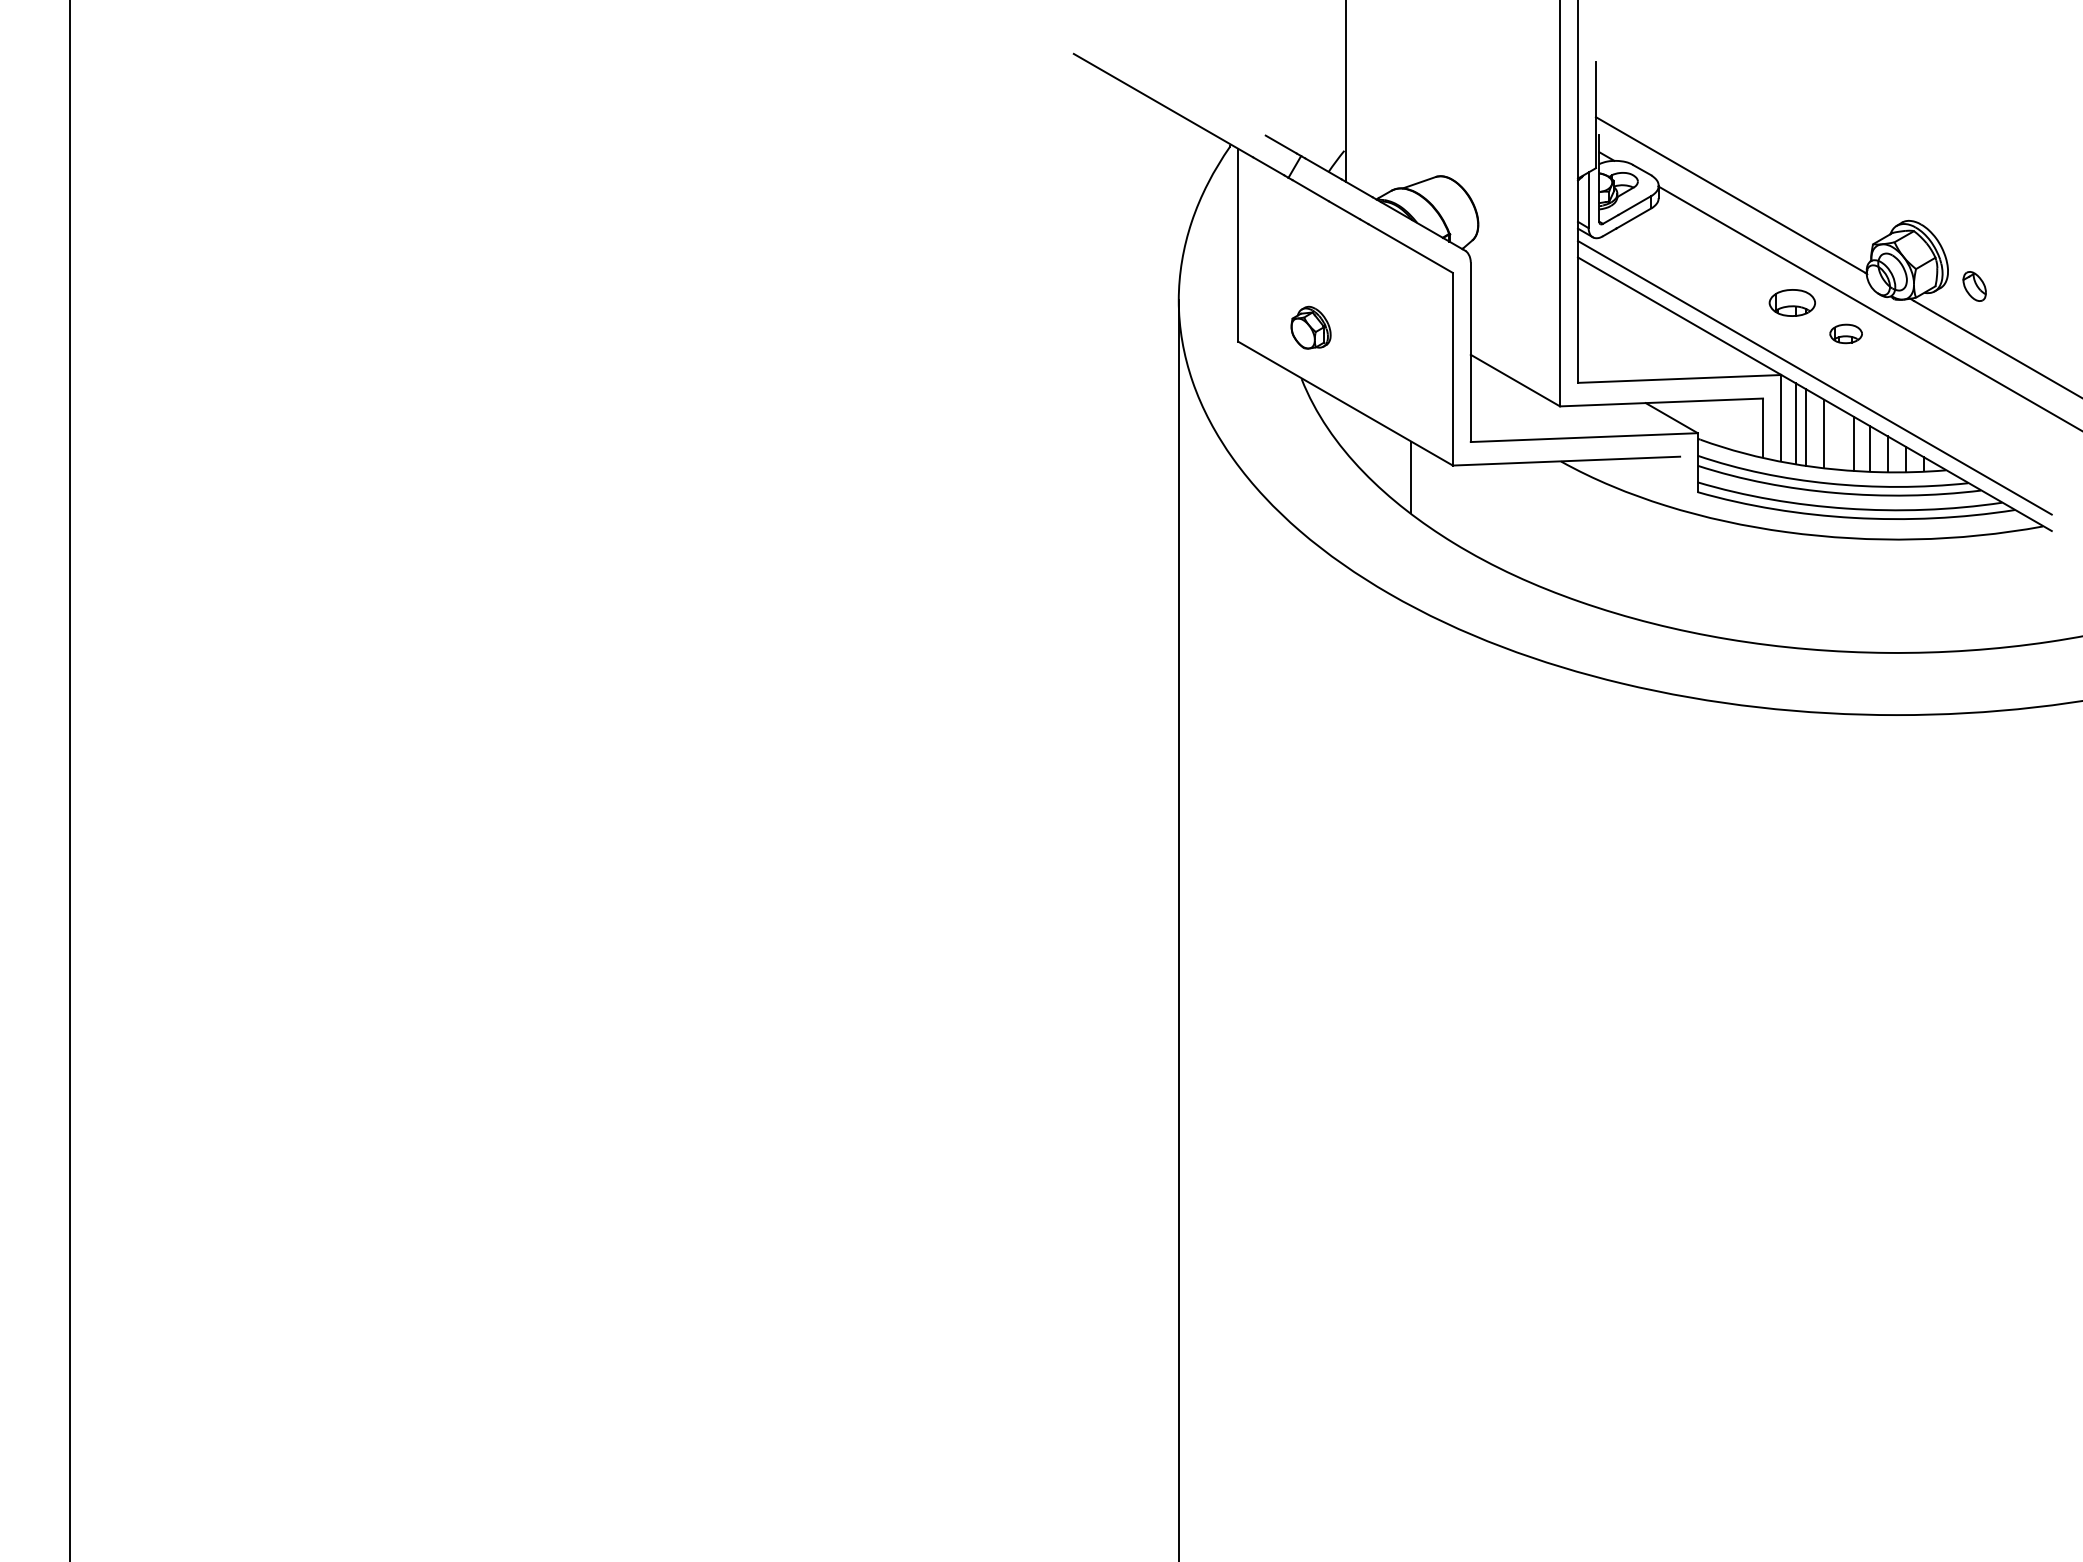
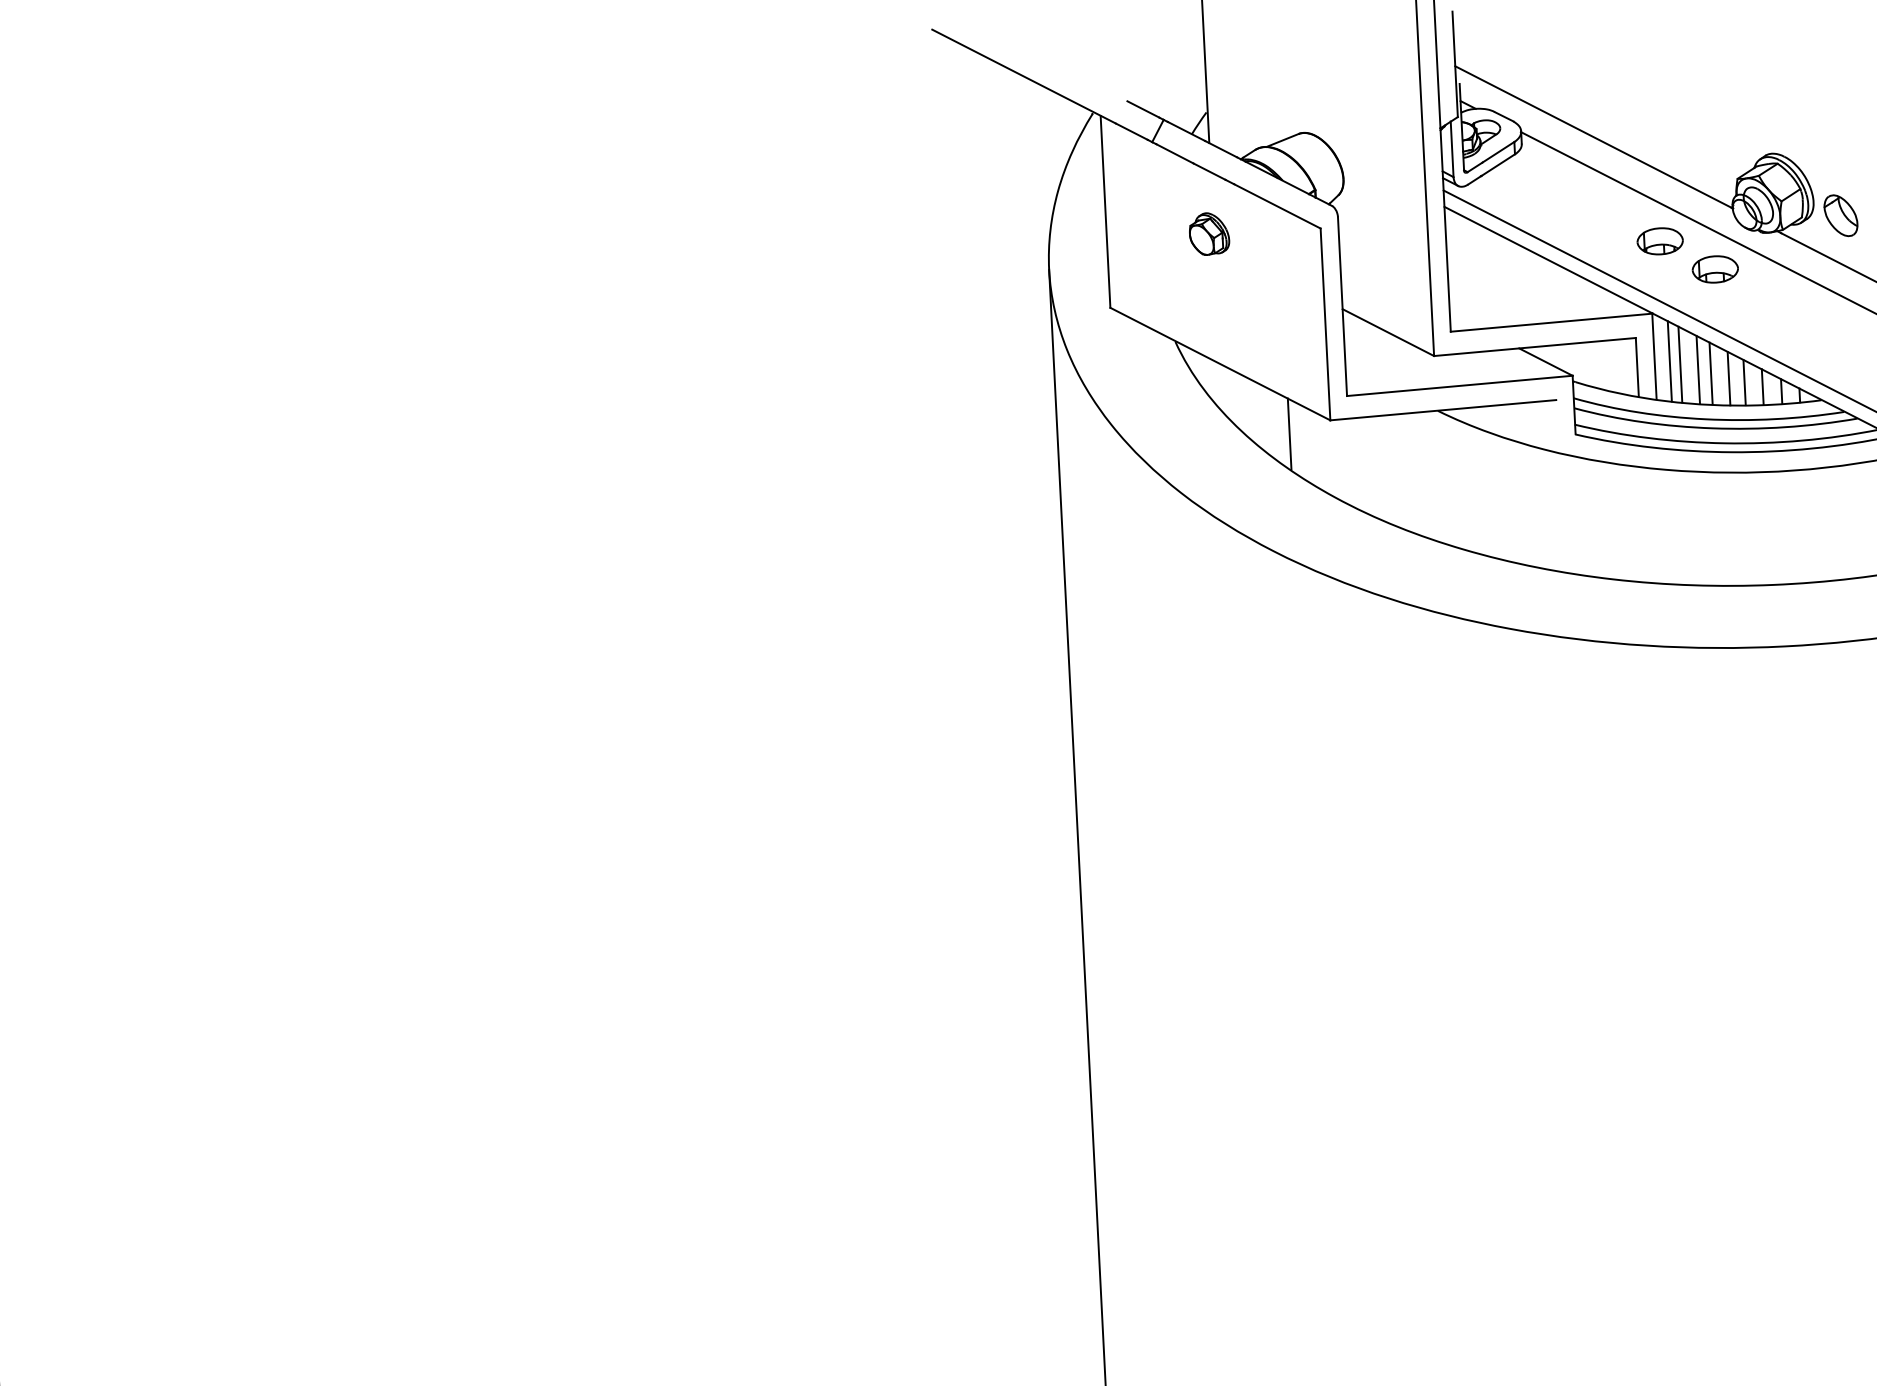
part: (1974, 286) -> (1840, 215), size x1.43
part: (1310, 327) -> (1208, 233), moved
part: (1845, 333) -> (1714, 269), size x1.43
line: (1836, 437) -> (1710, 373), added

